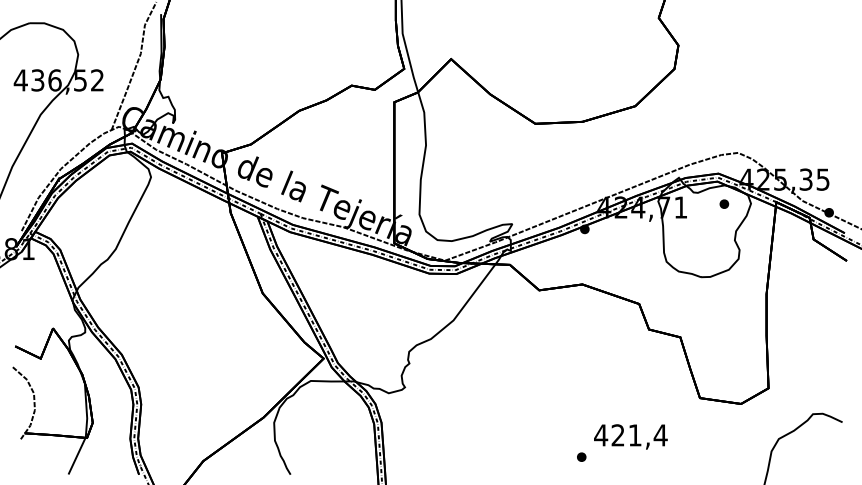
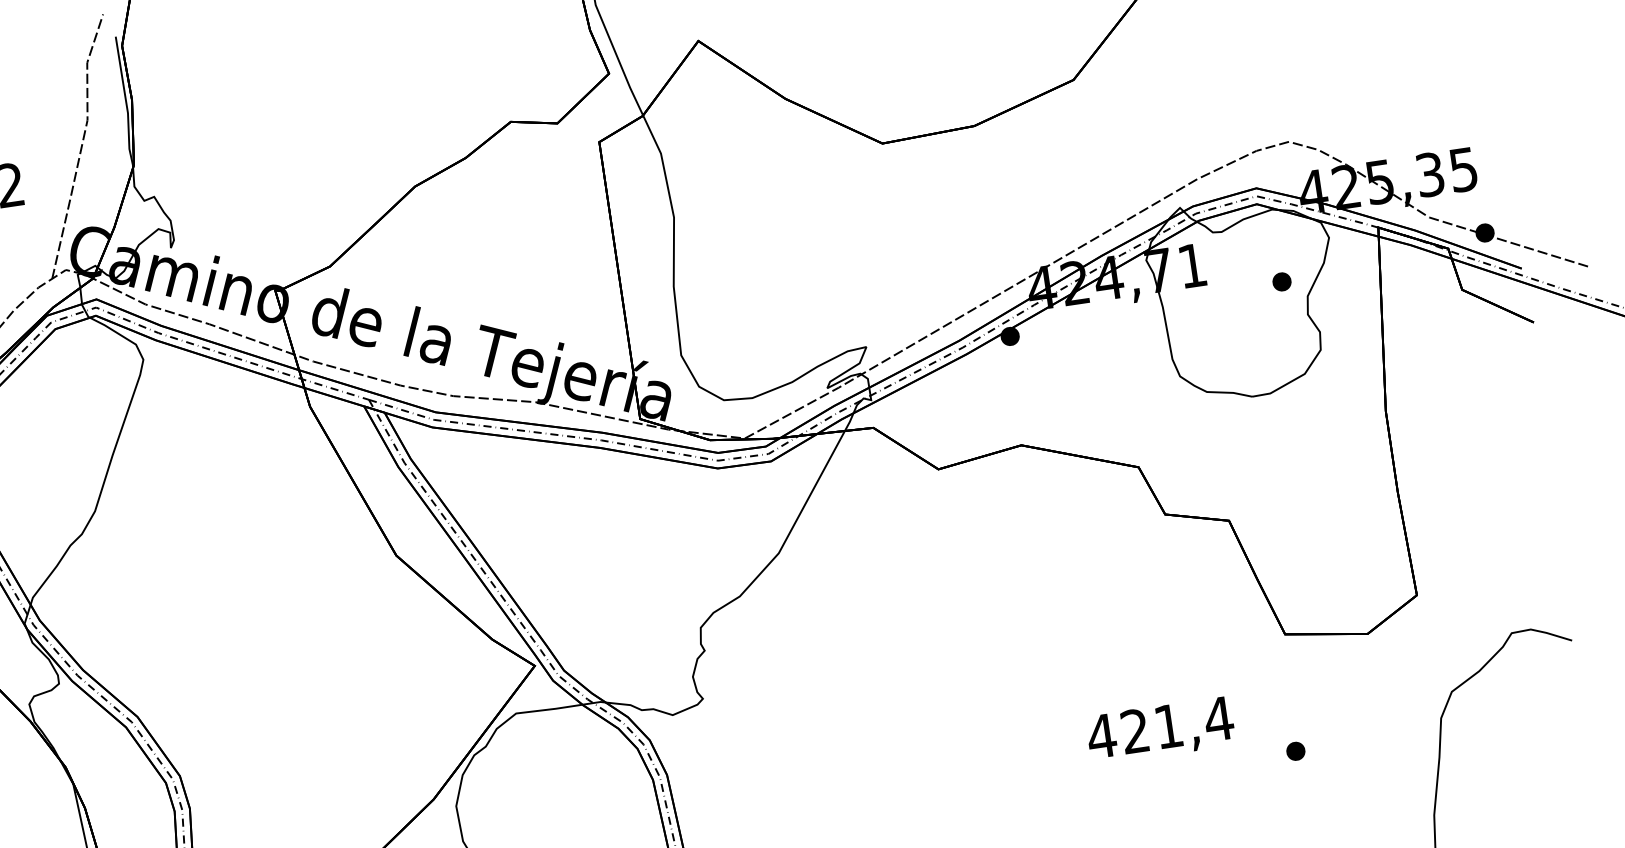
part: (724, 203) -> (1282, 280), moved
part: (581, 456) -> (1295, 750), moved

